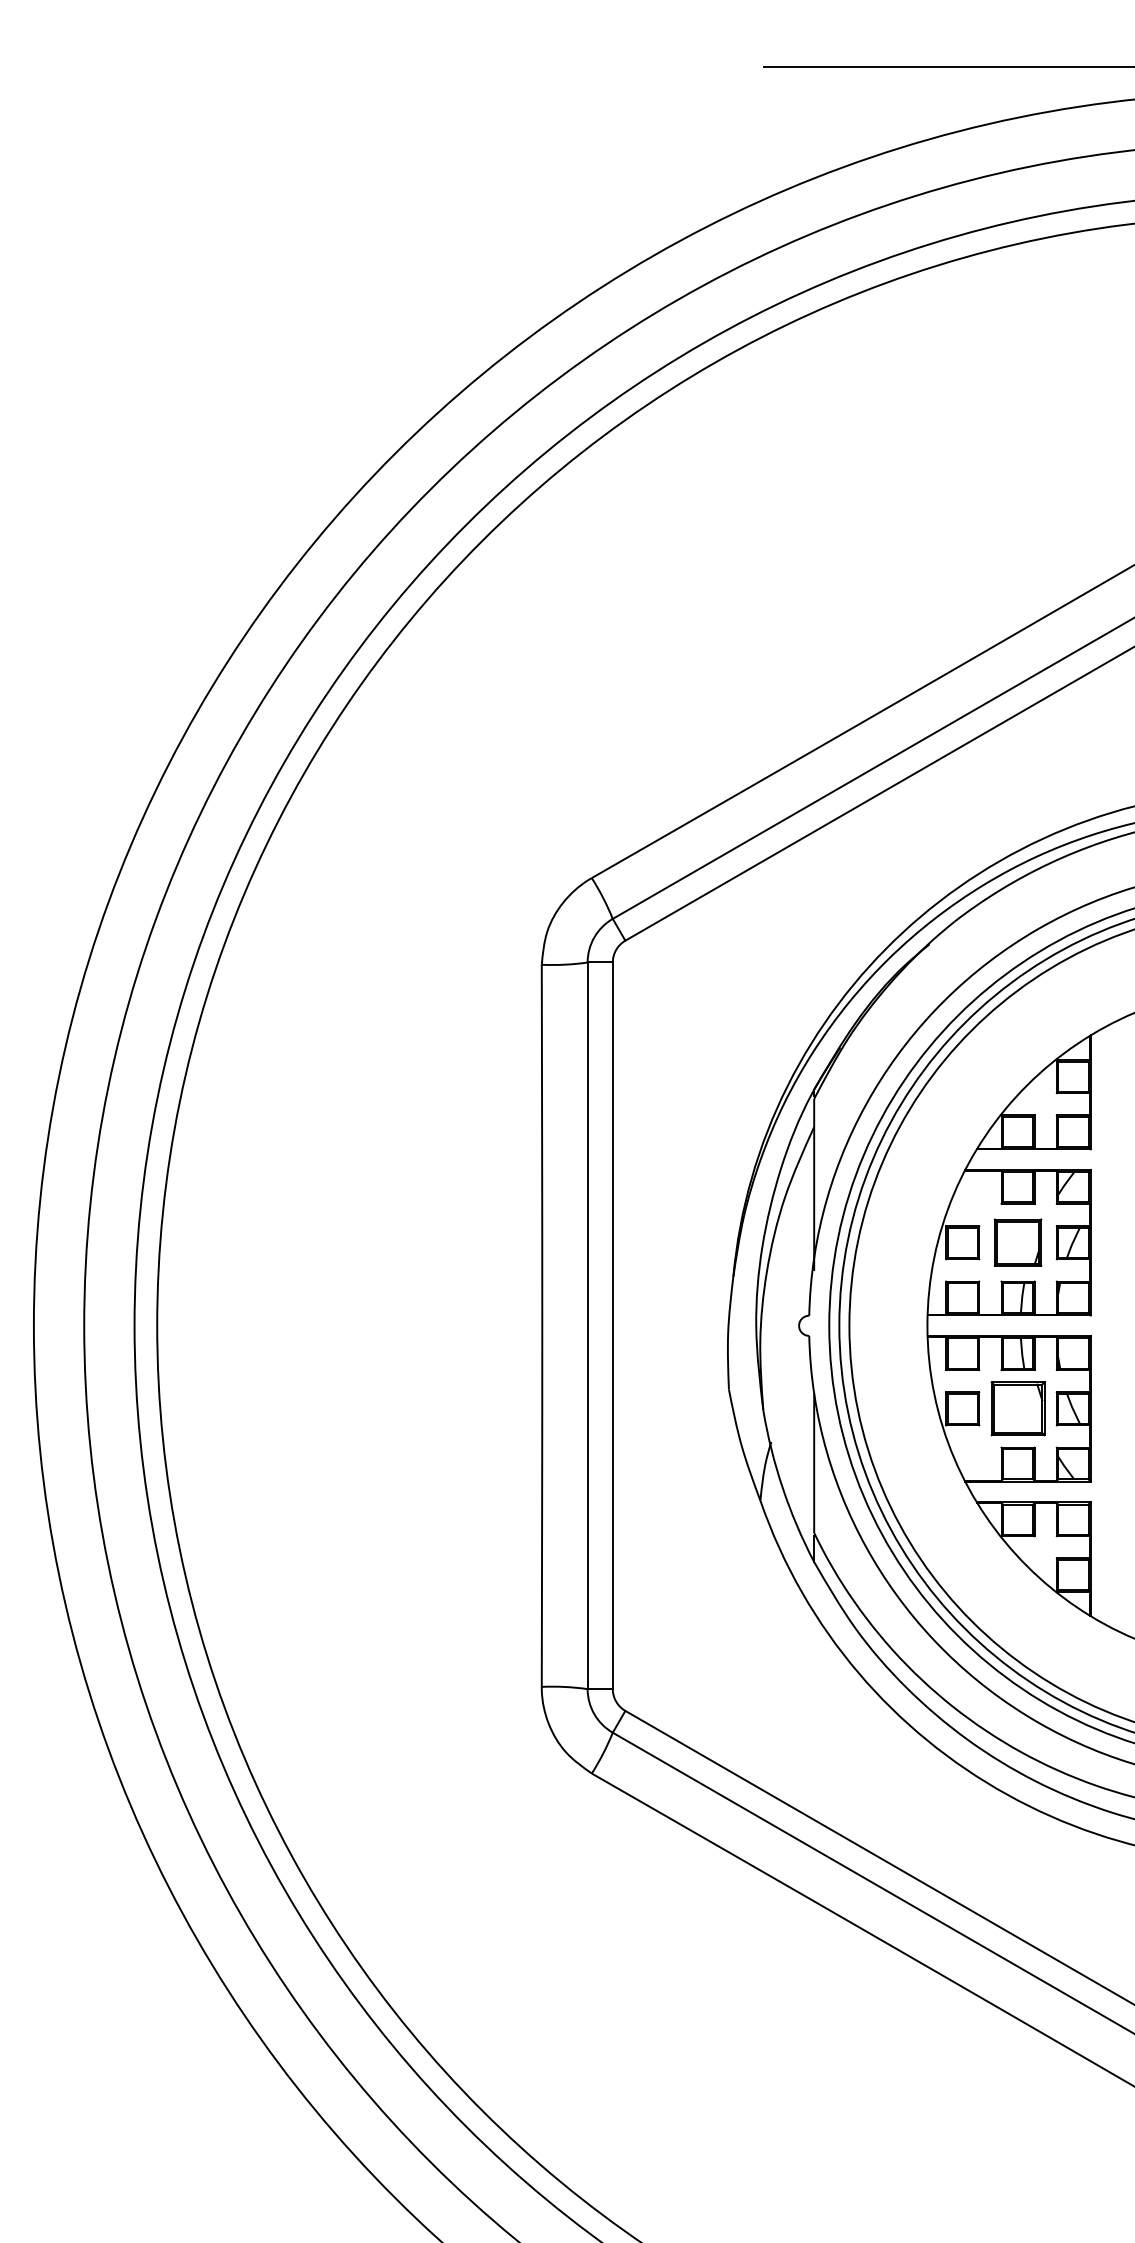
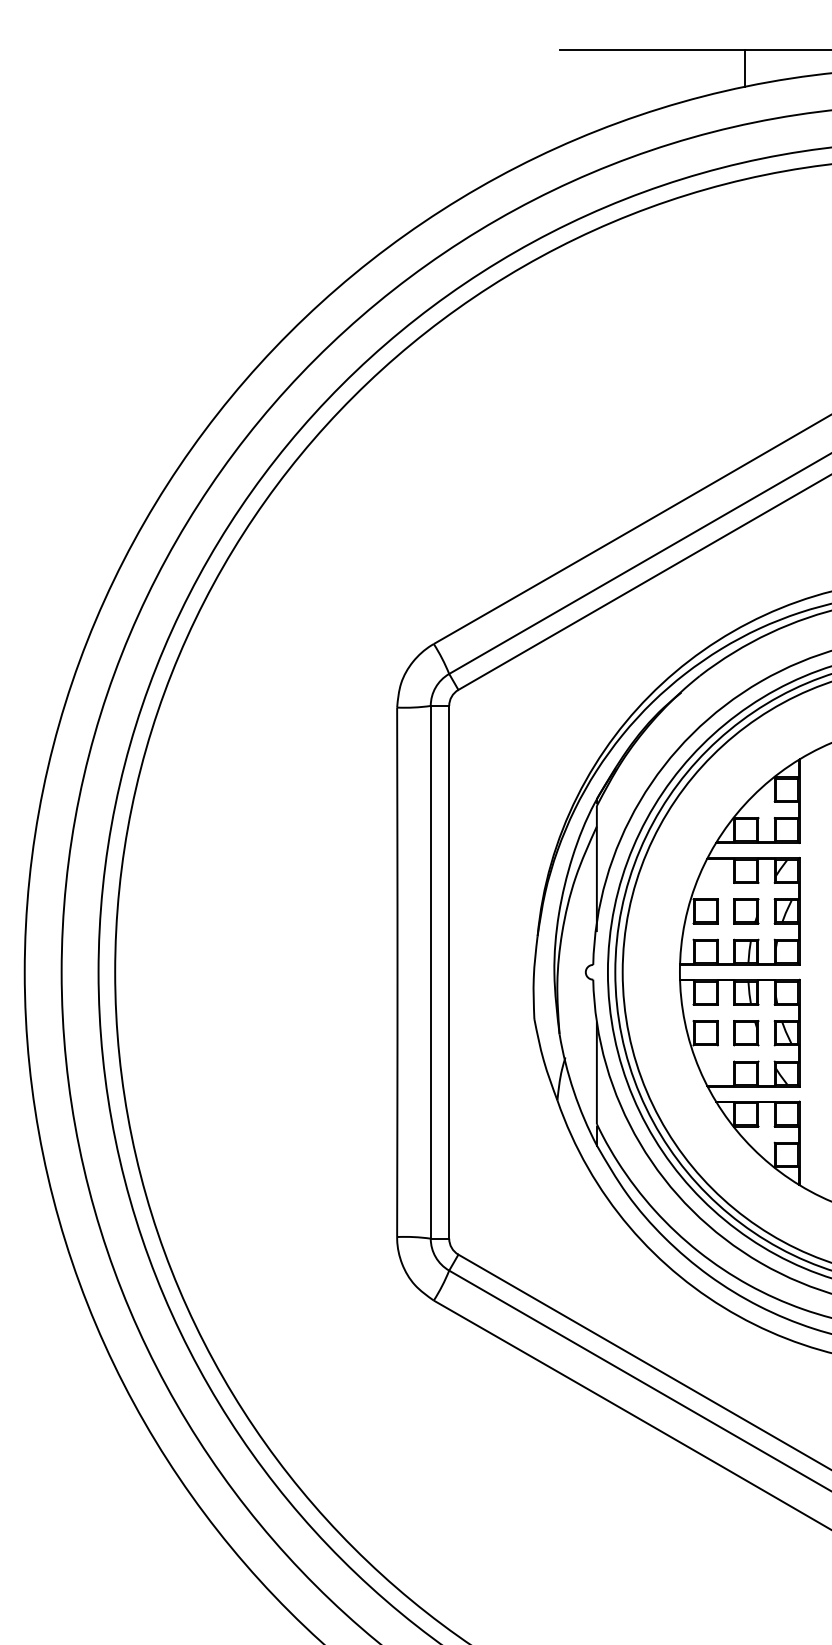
line: (1015, 92) -> (744, 68), added
part: (1017, 1242) -> (745, 911), size x0.71
part: (1017, 1408) -> (745, 1032), size x0.62

